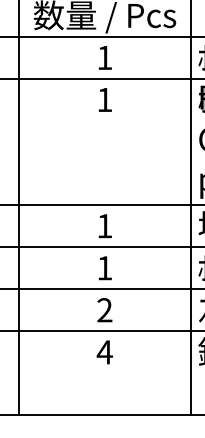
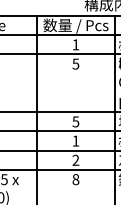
text: (103, 98) -> (75, 63), 1 -> 5
text: (103, 225) -> (75, 121), 1 -> 5
text: (103, 352) -> (75, 179), 4 -> 8

